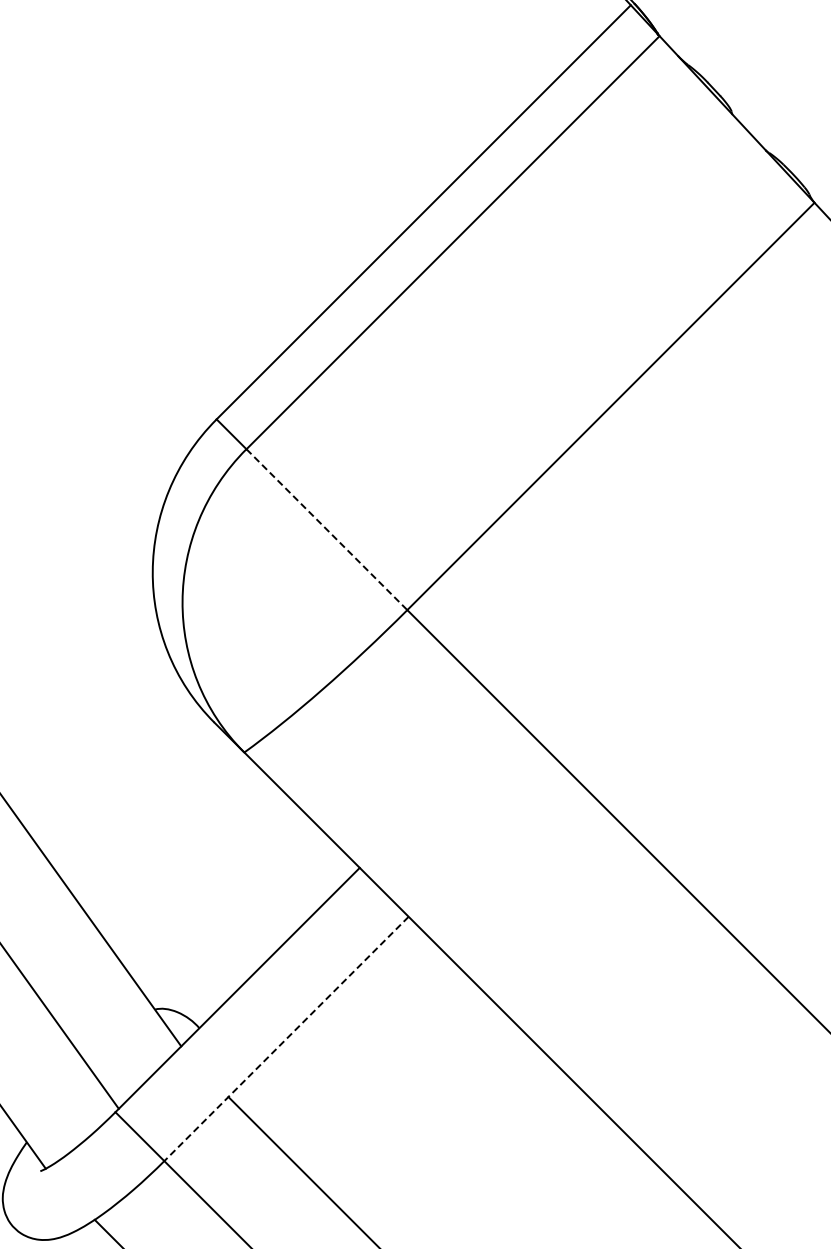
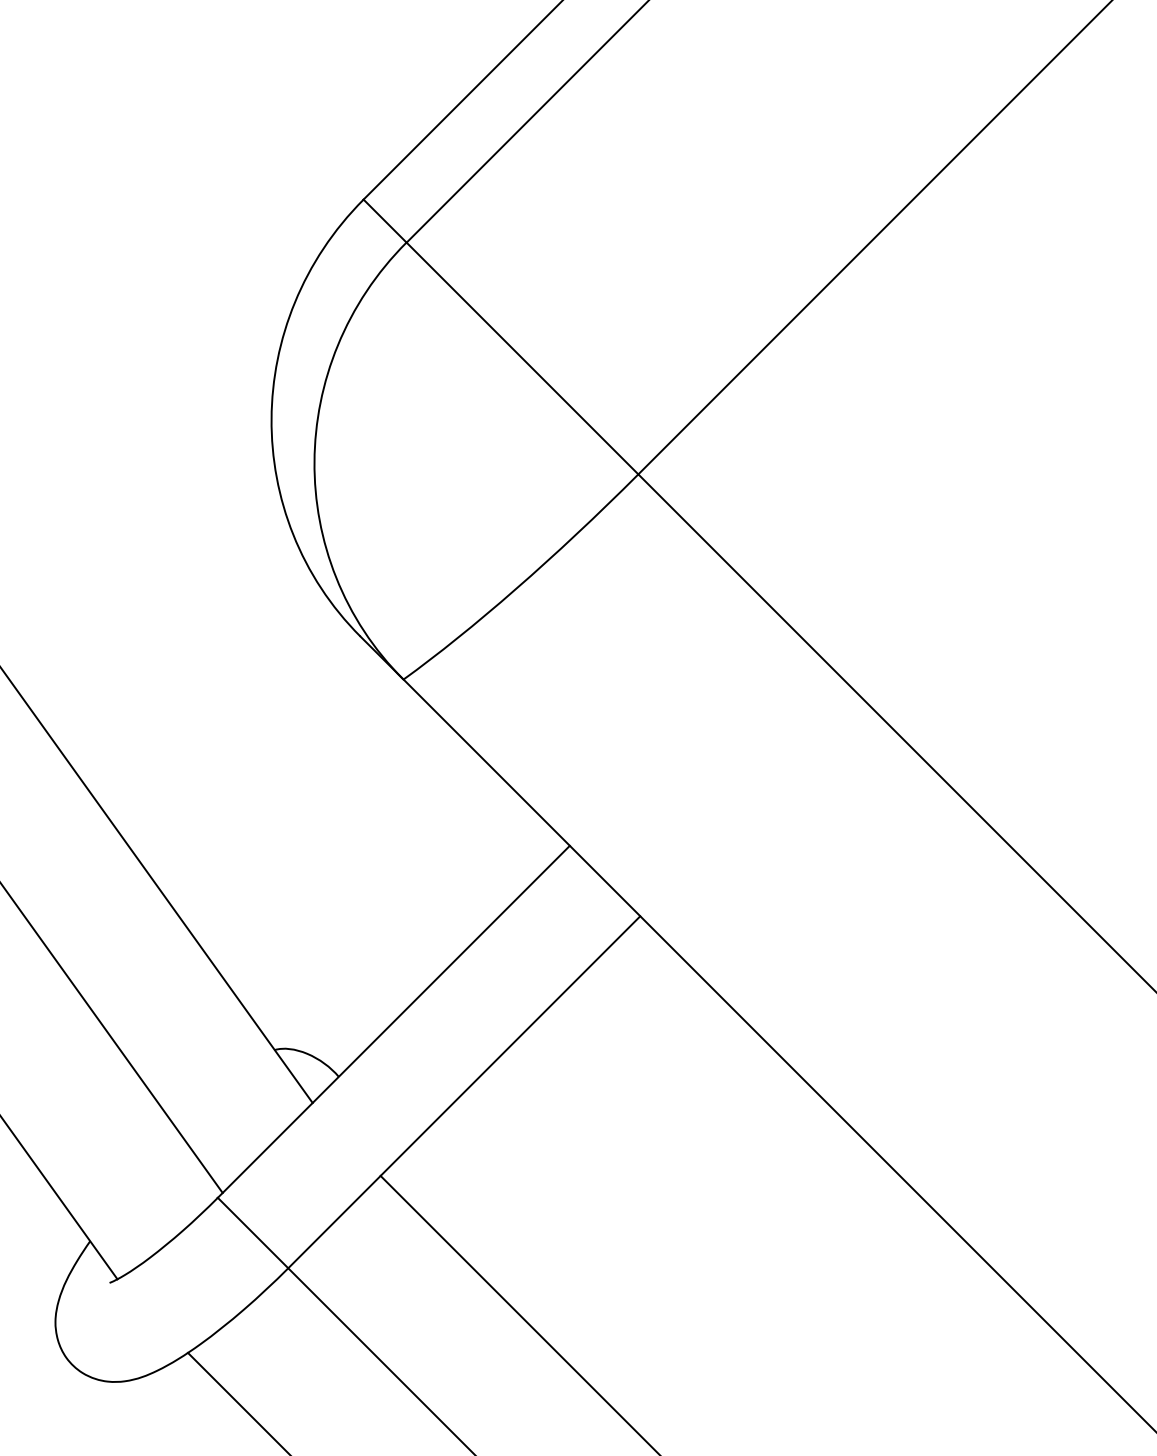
line: (326, 529) -> (521, 358), dashed -> solid
line: (286, 1038) -> (464, 1091), dashed -> solid

